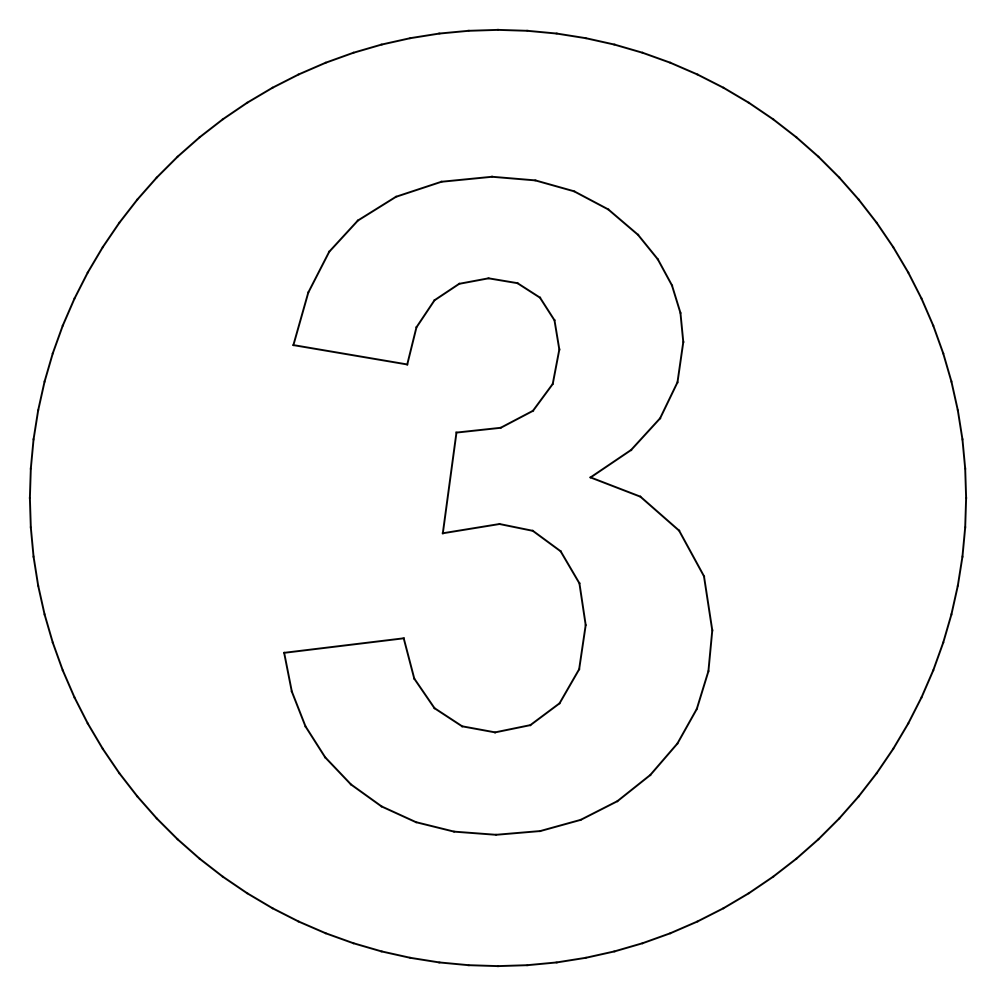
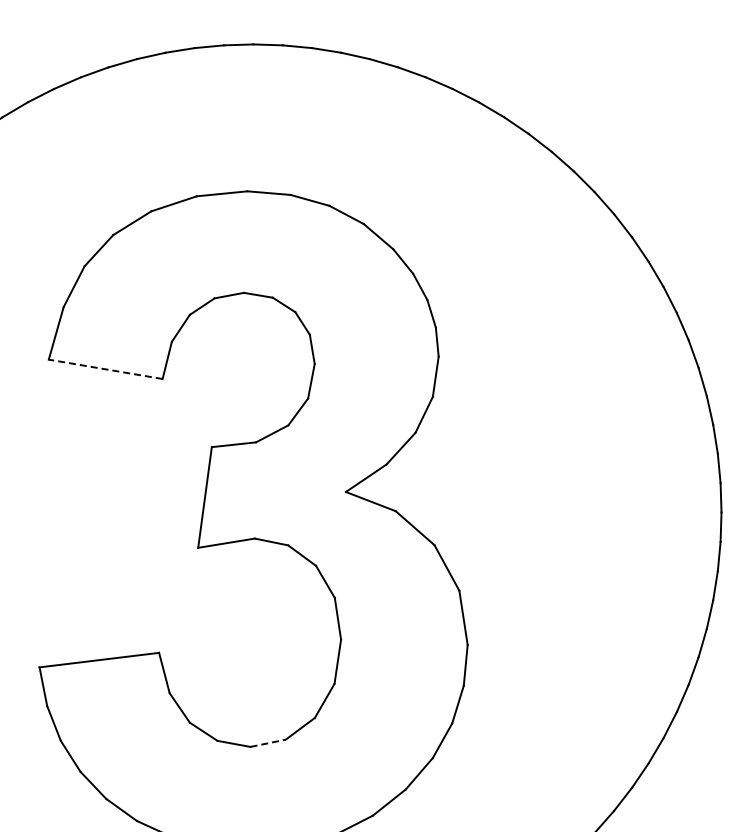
line: (350, 354) -> (105, 369), solid -> dashed
line: (512, 728) -> (267, 743), solid -> dashed

